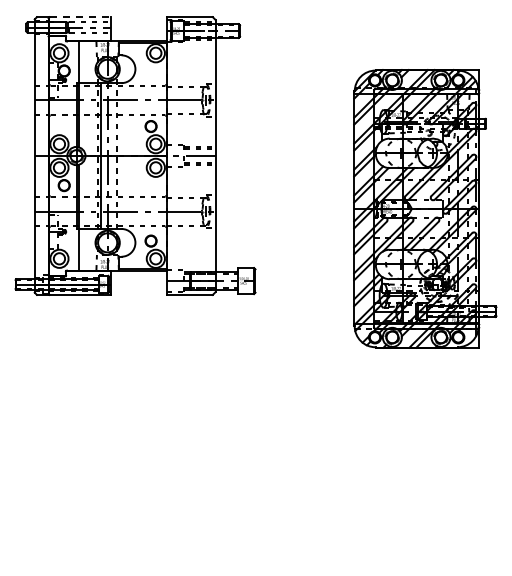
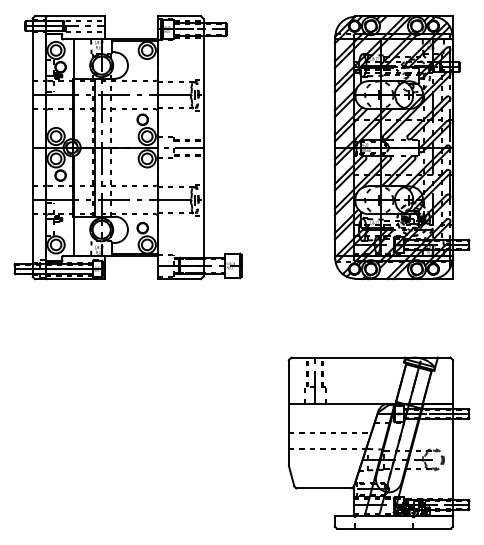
line: (81, 17) -> (76, 16), dashed -> solid
part: (424, 208) -> (401, 147), moved
part: (400, 467) -> (378, 442), added

